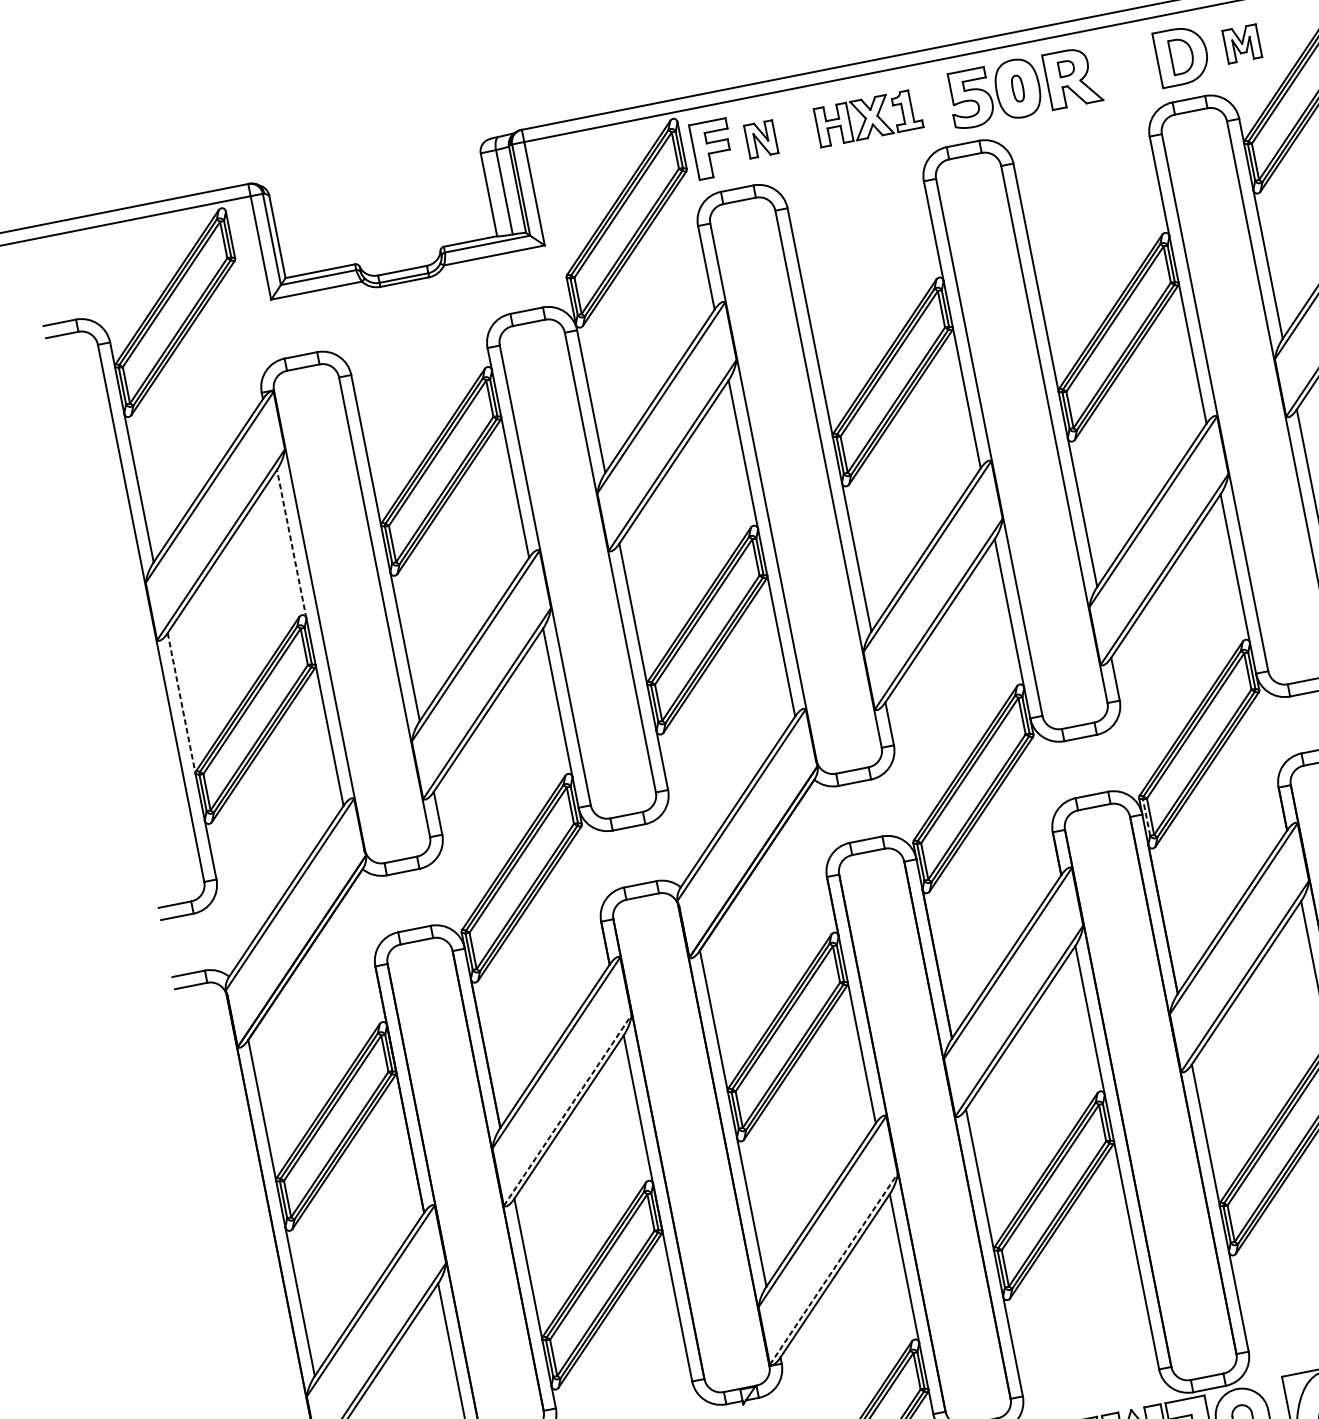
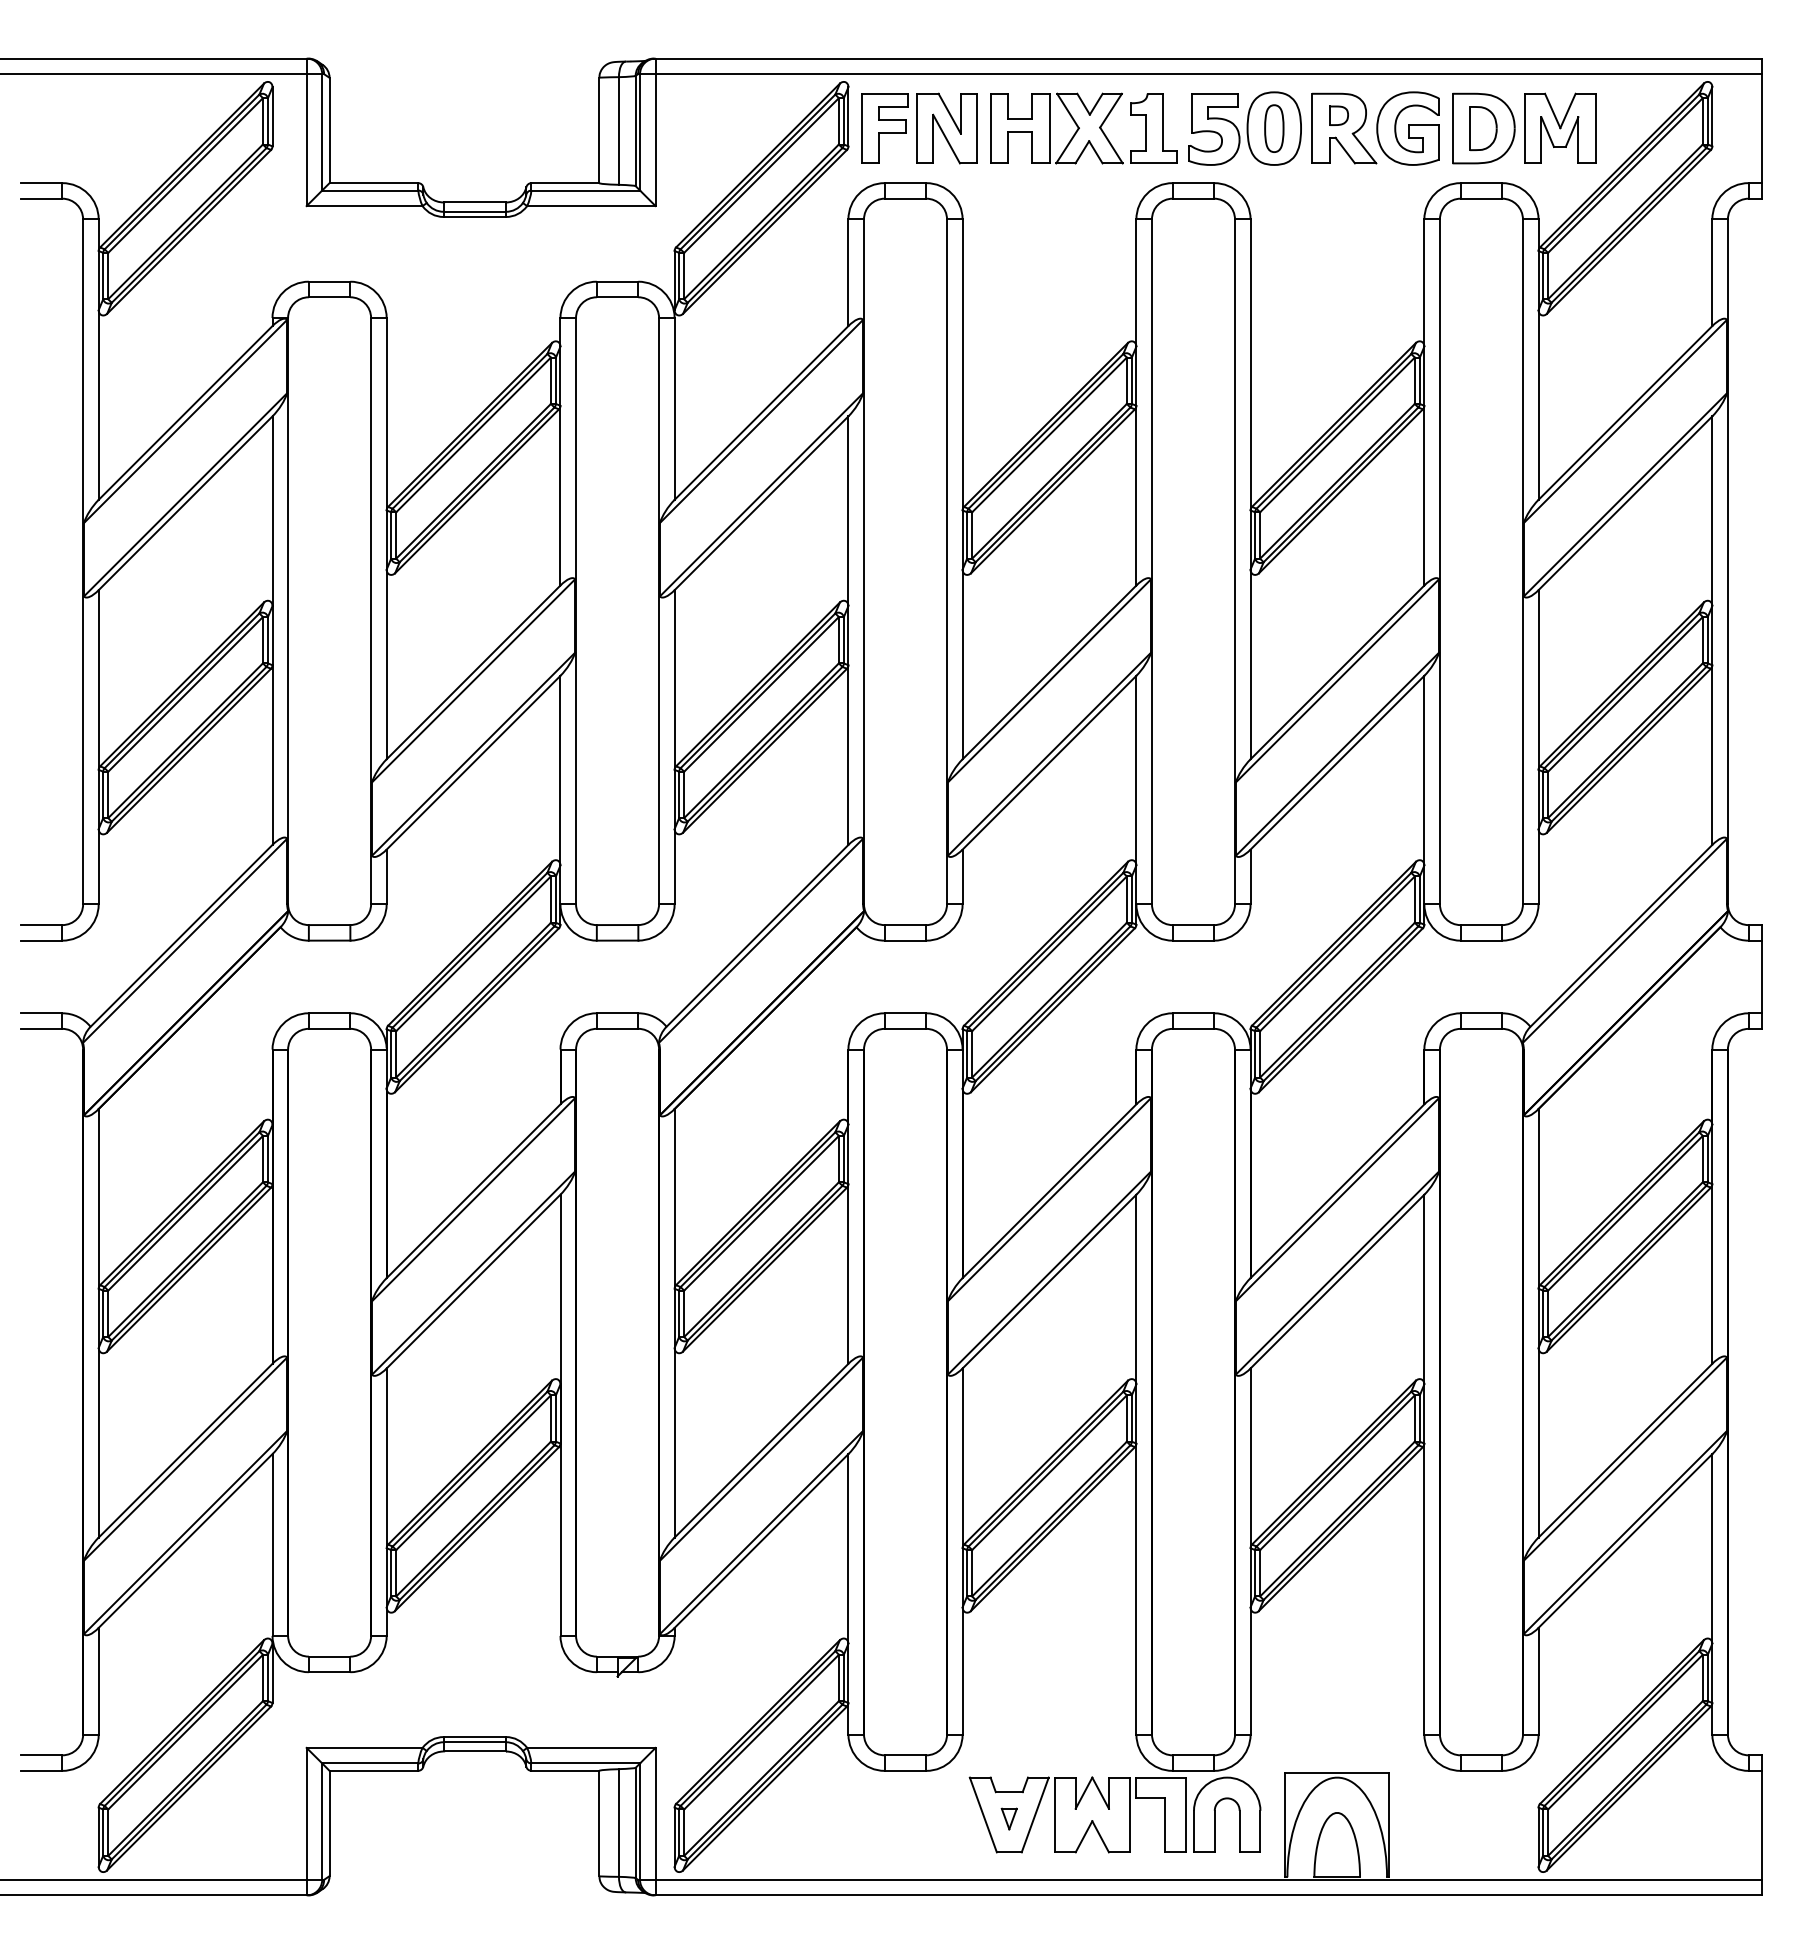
part: (1242, 43) -> (1560, 127), size x1.67
part: (1122, 67) -> (1407, 128), added
part: (1018, 88) -> (1274, 128), size x1.43
part: (868, 118) -> (1083, 128), size x1.43
part: (760, 139) -> (946, 128), size x1.67
line: (291, 544) -> (272, 511), dashed -> solid
line: (181, 704) -> (98, 680), dashed -> solid
line: (1146, 816) -> (1255, 1053), dashed -> solid
line: (567, 1110) -> (473, 1273), dashed -> solid
line: (833, 1269) -> (761, 1532), dashed -> solid

